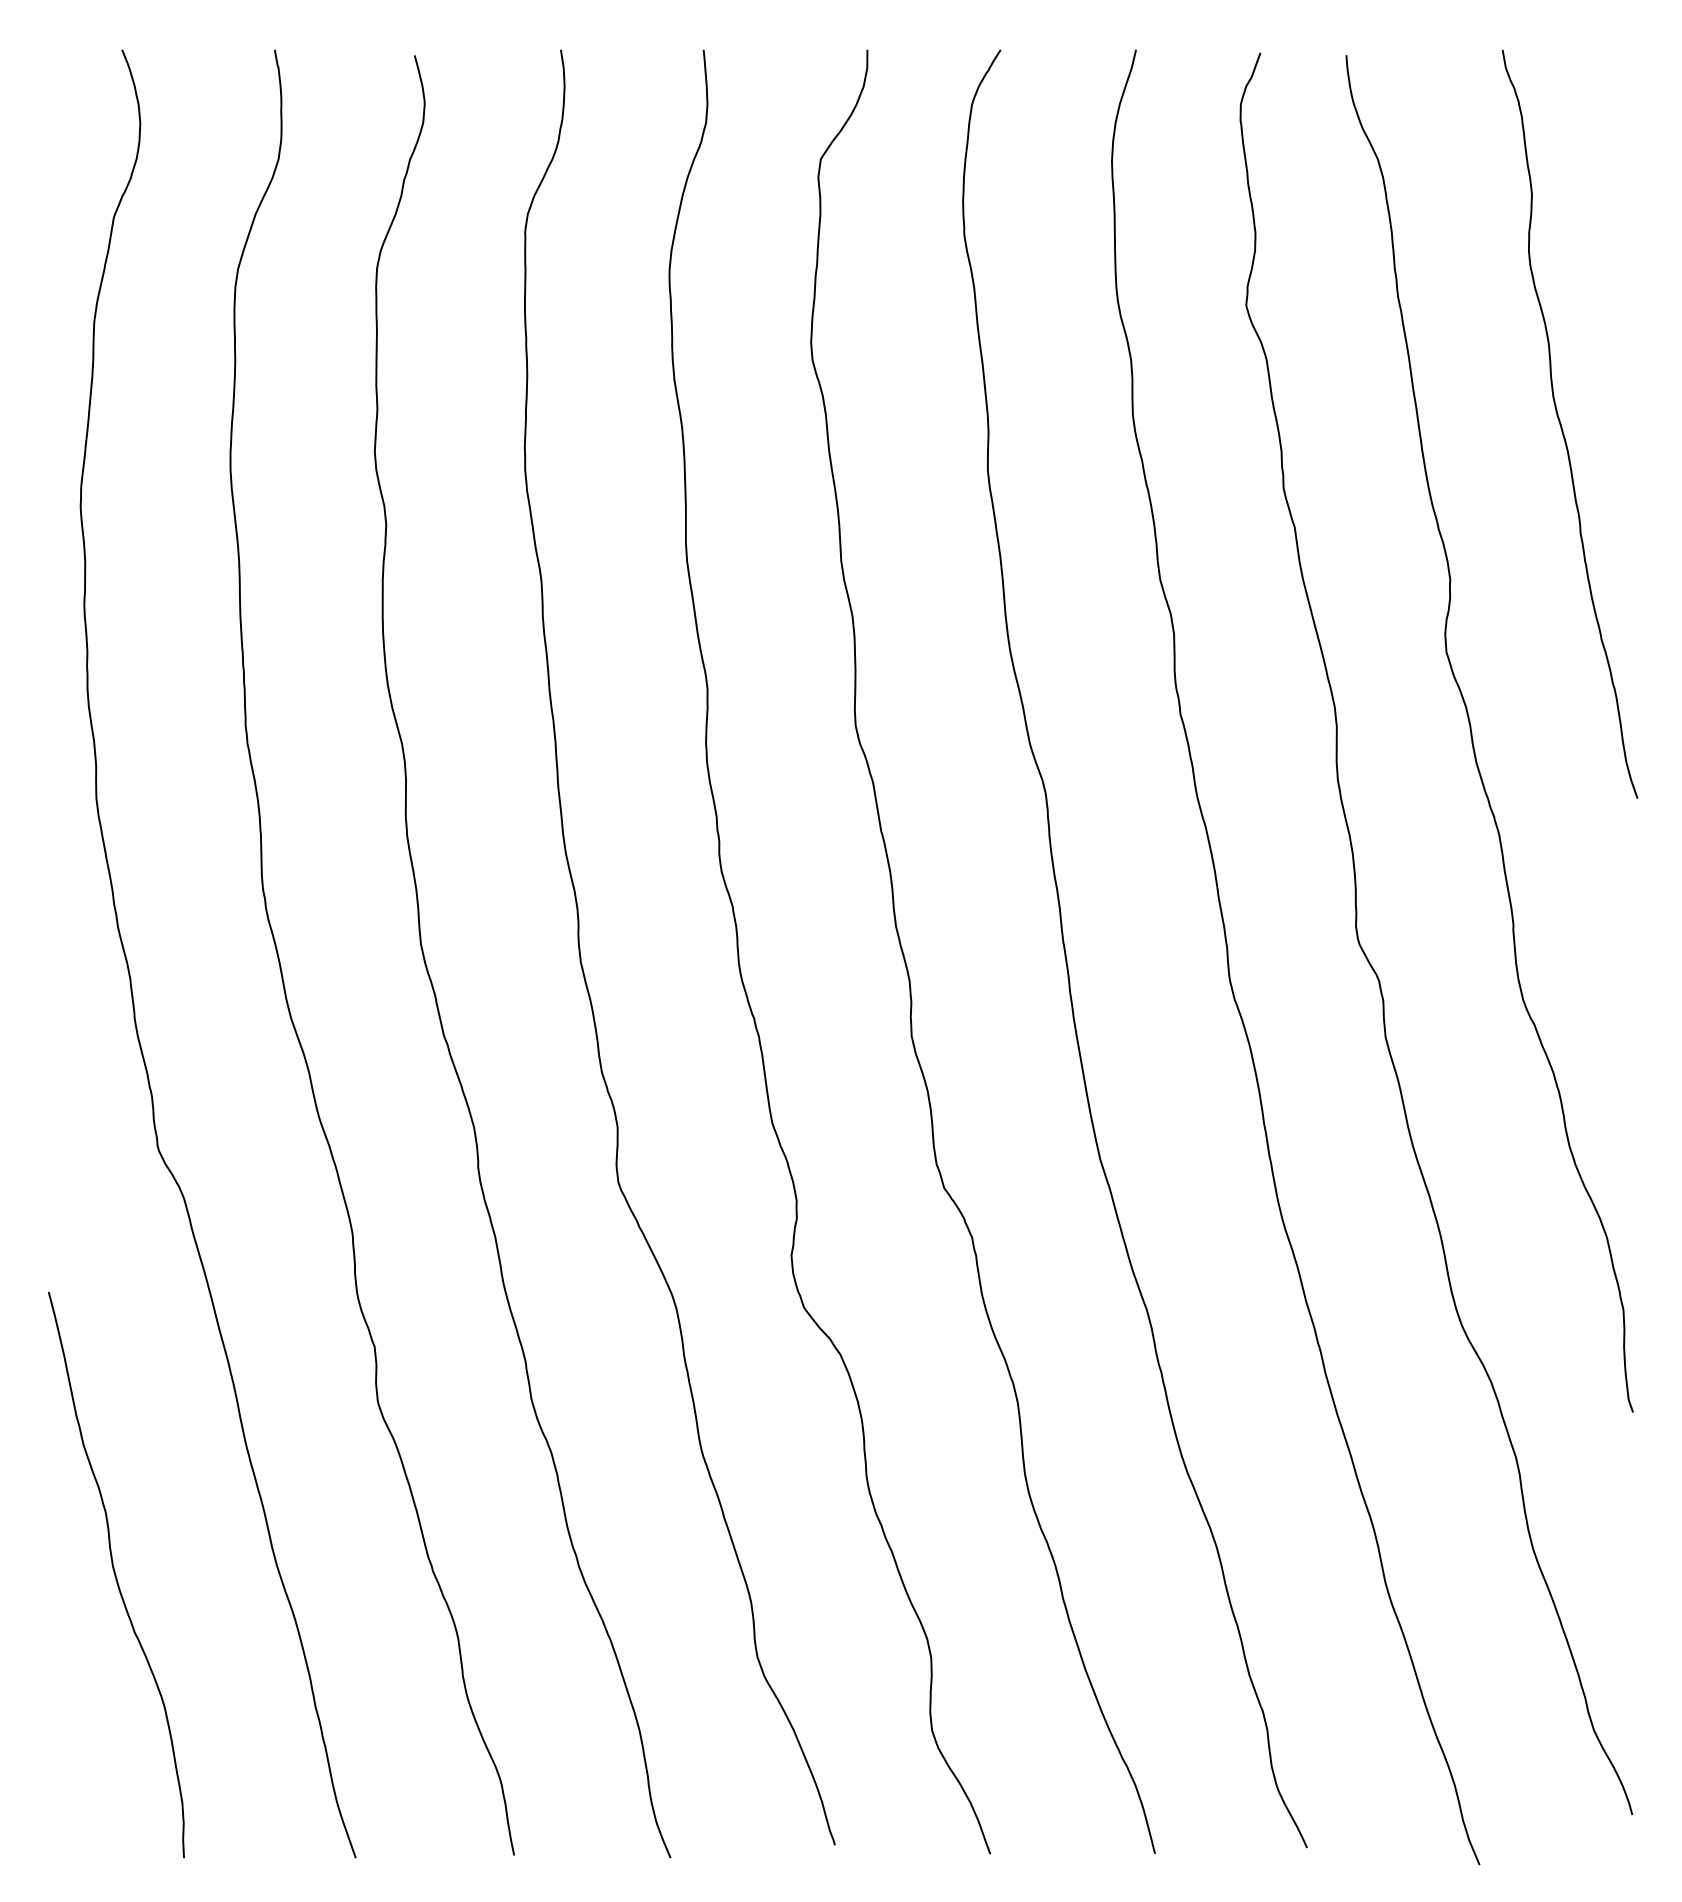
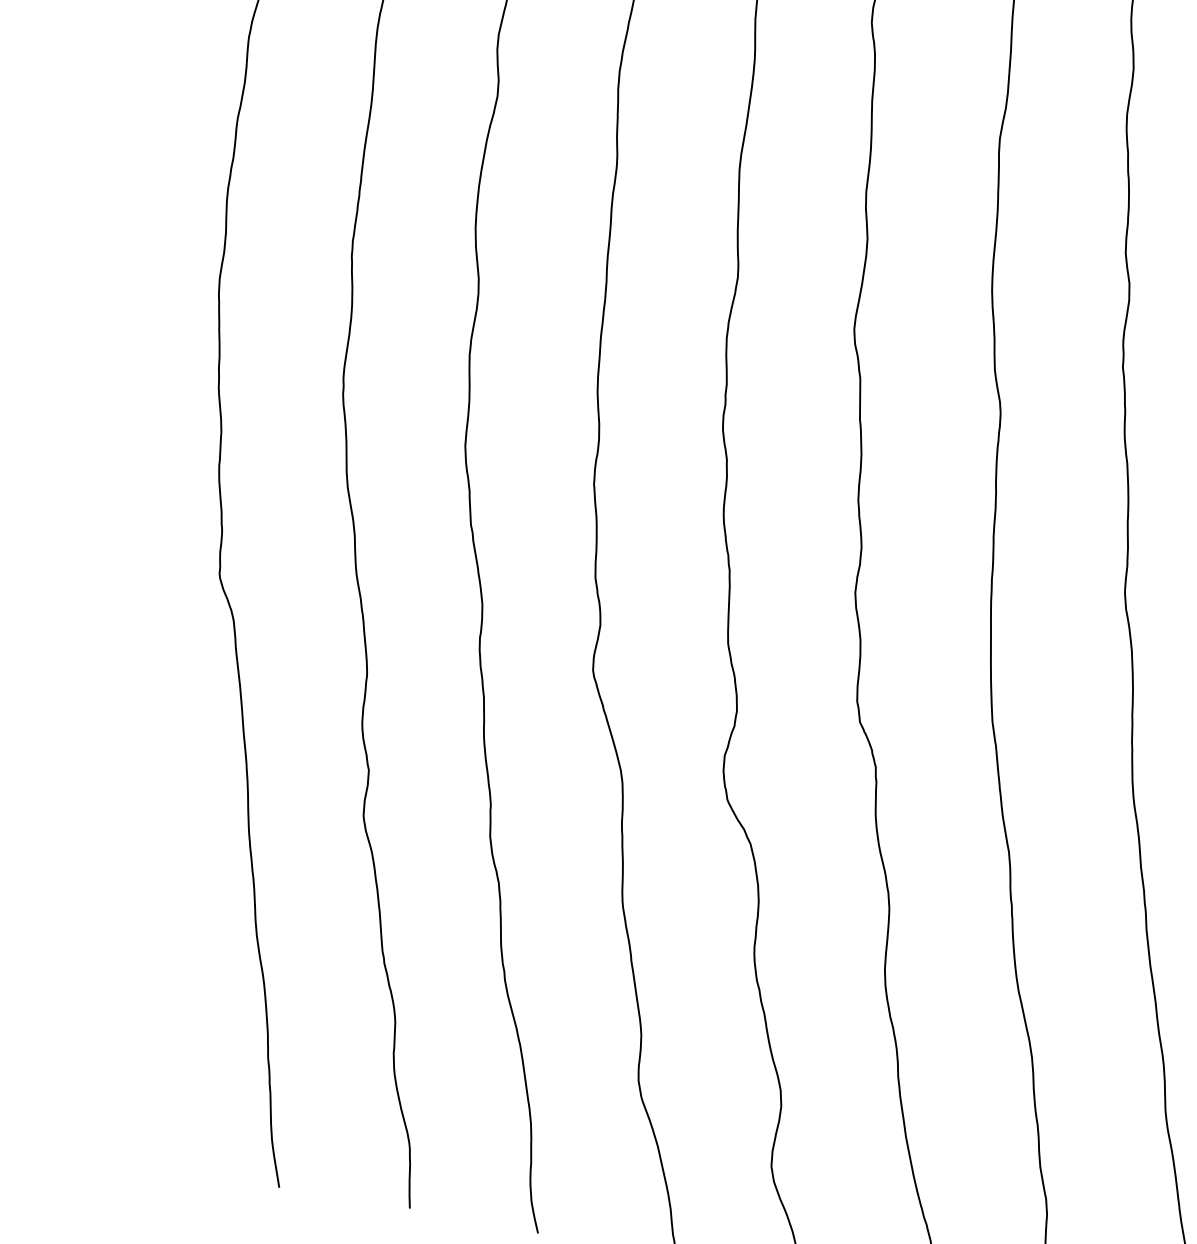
curve: (116, 1574) -> (123, 919), removed

